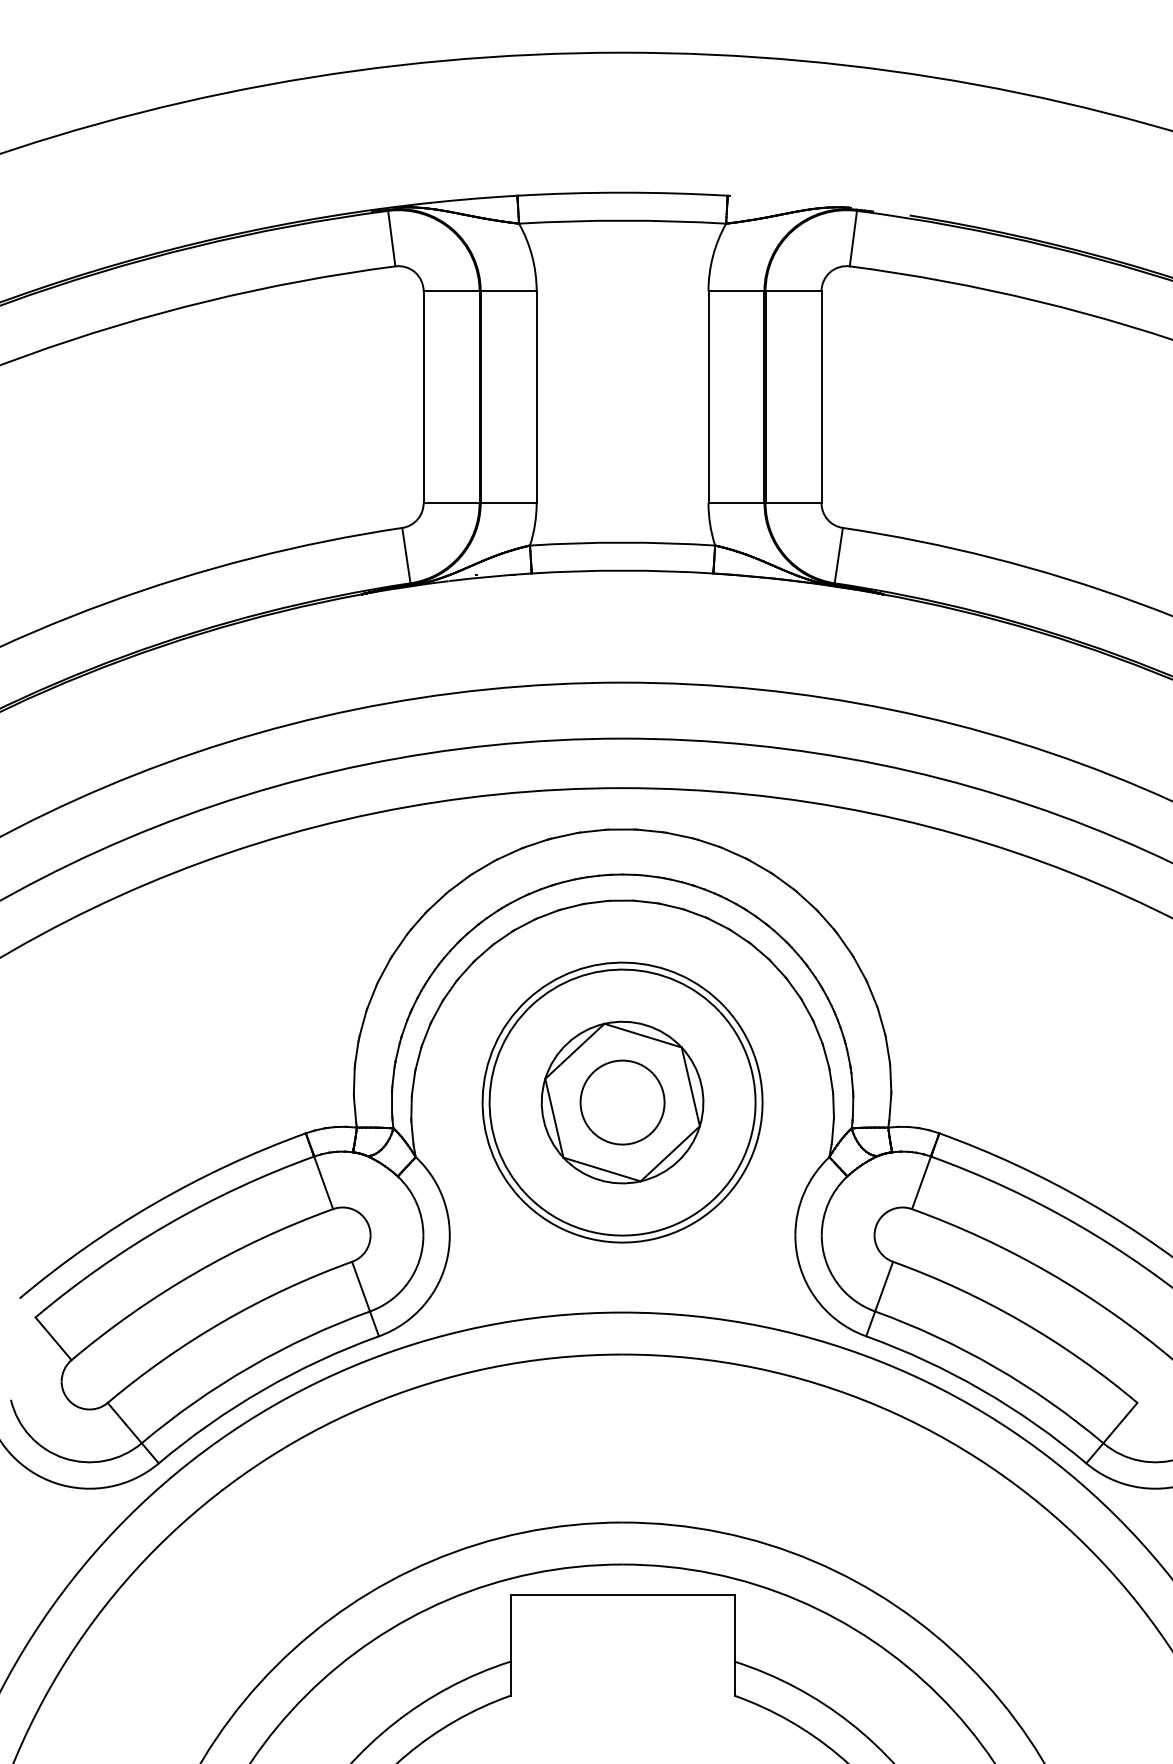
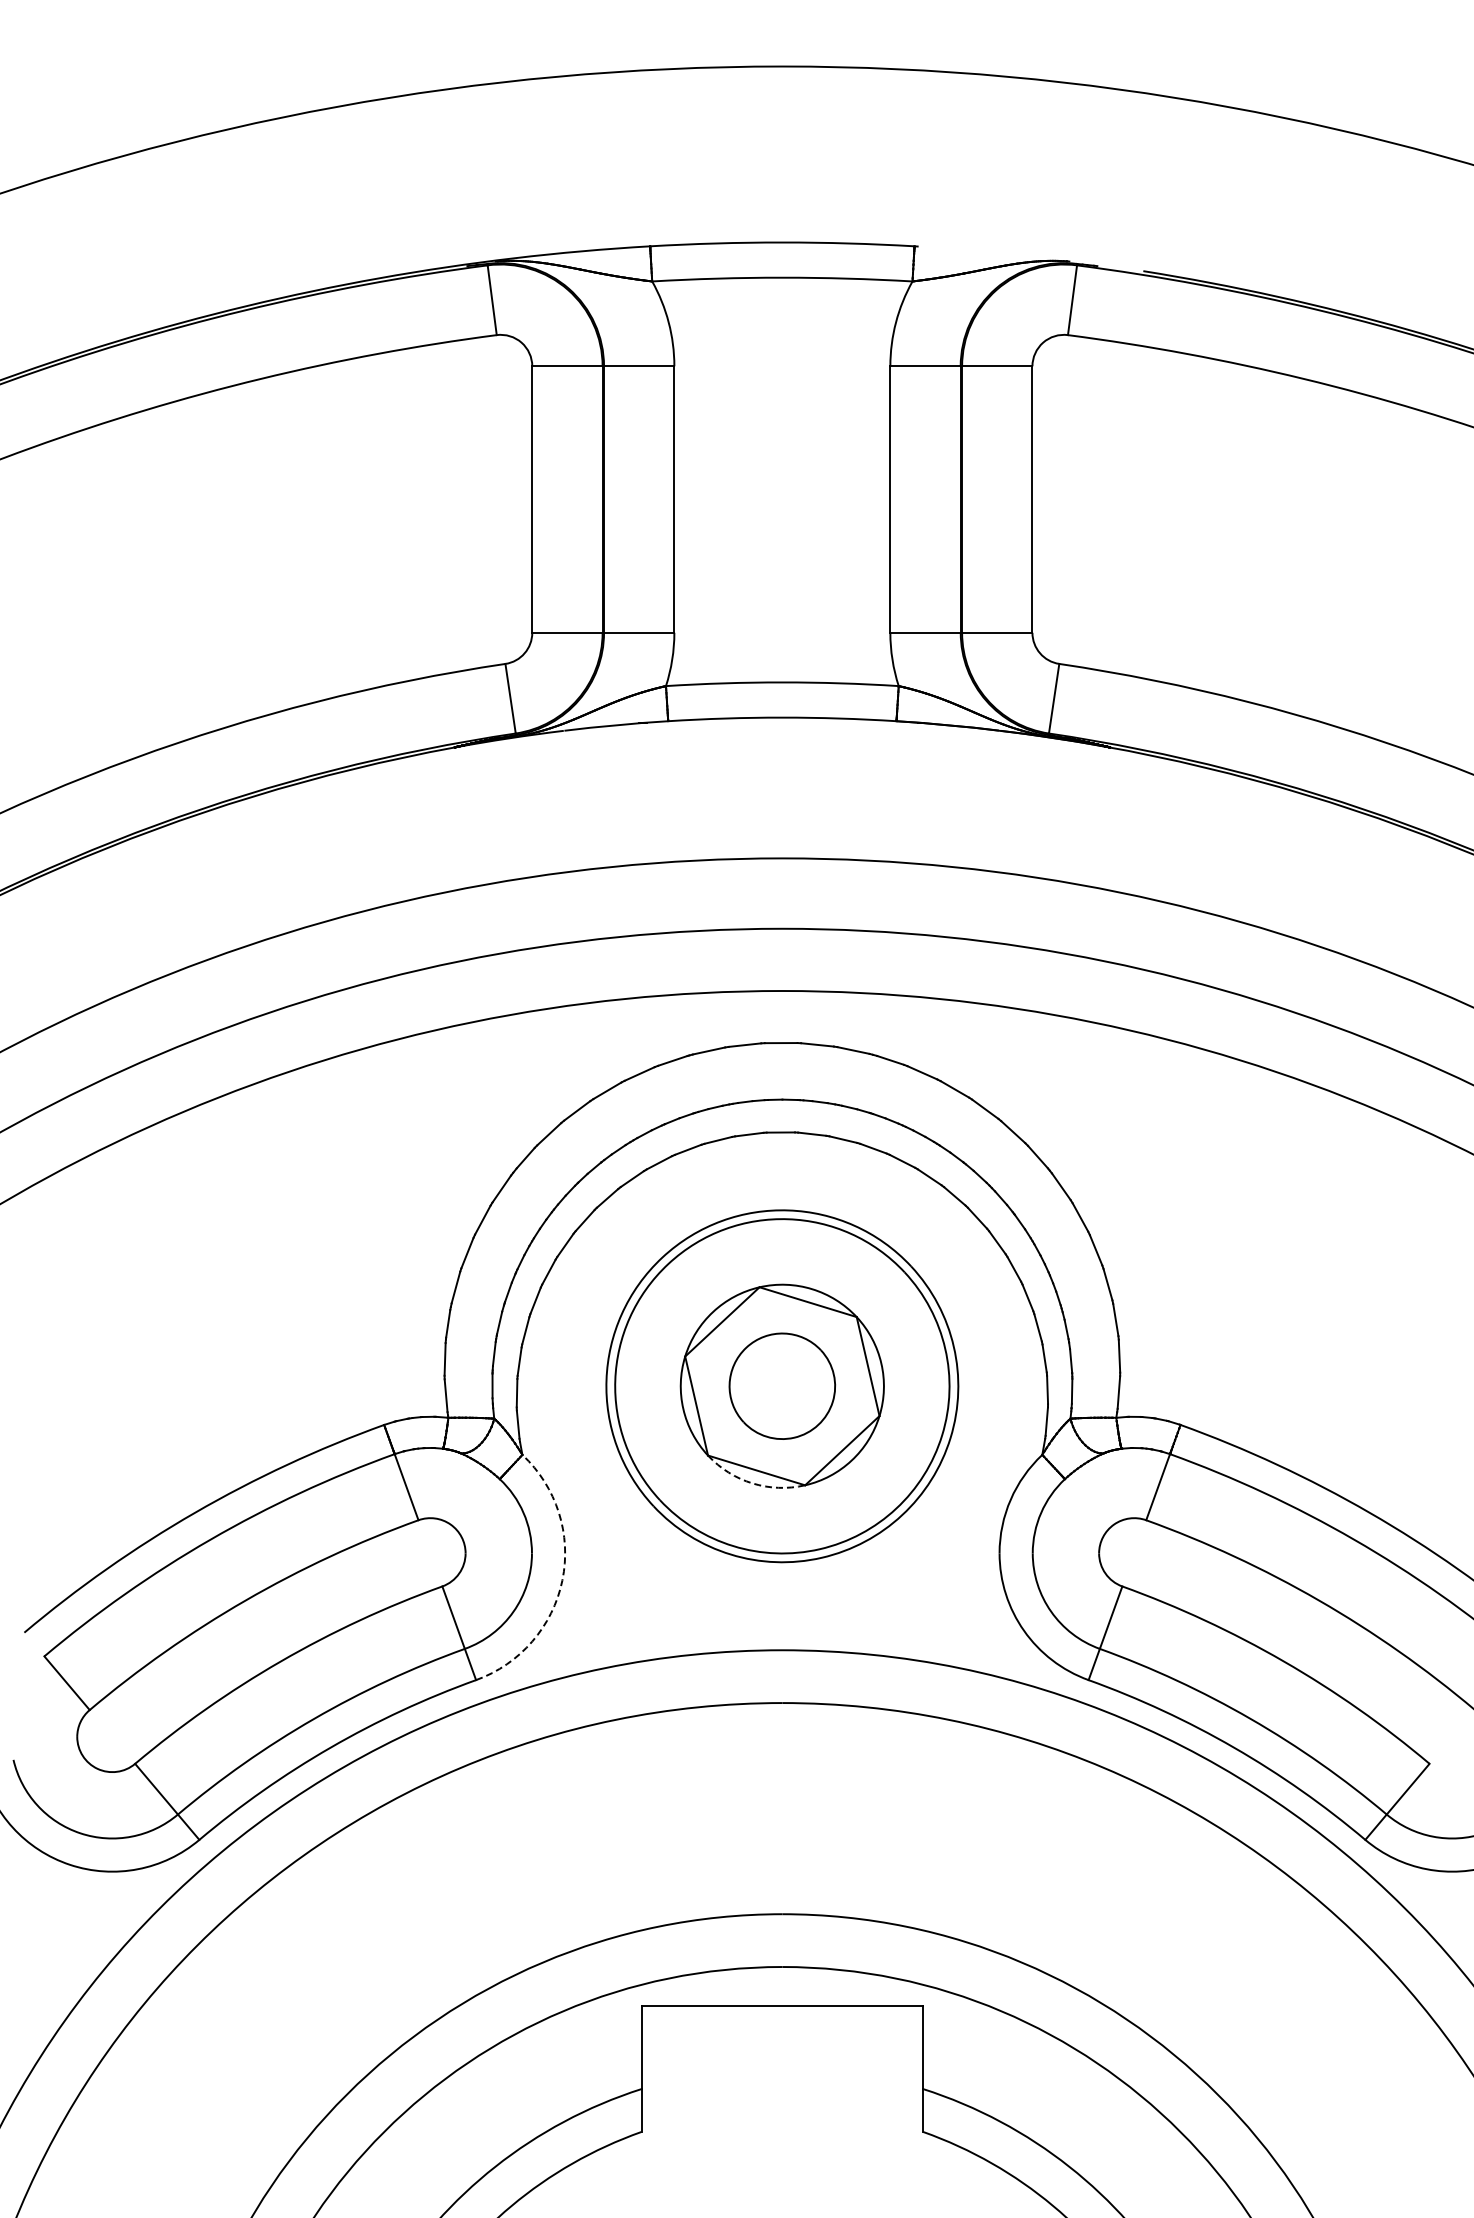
arc: (598, 1179) -> (752, 1483), solid -> dashed
arc: (447, 1257) -> (562, 1580), solid -> dashed

